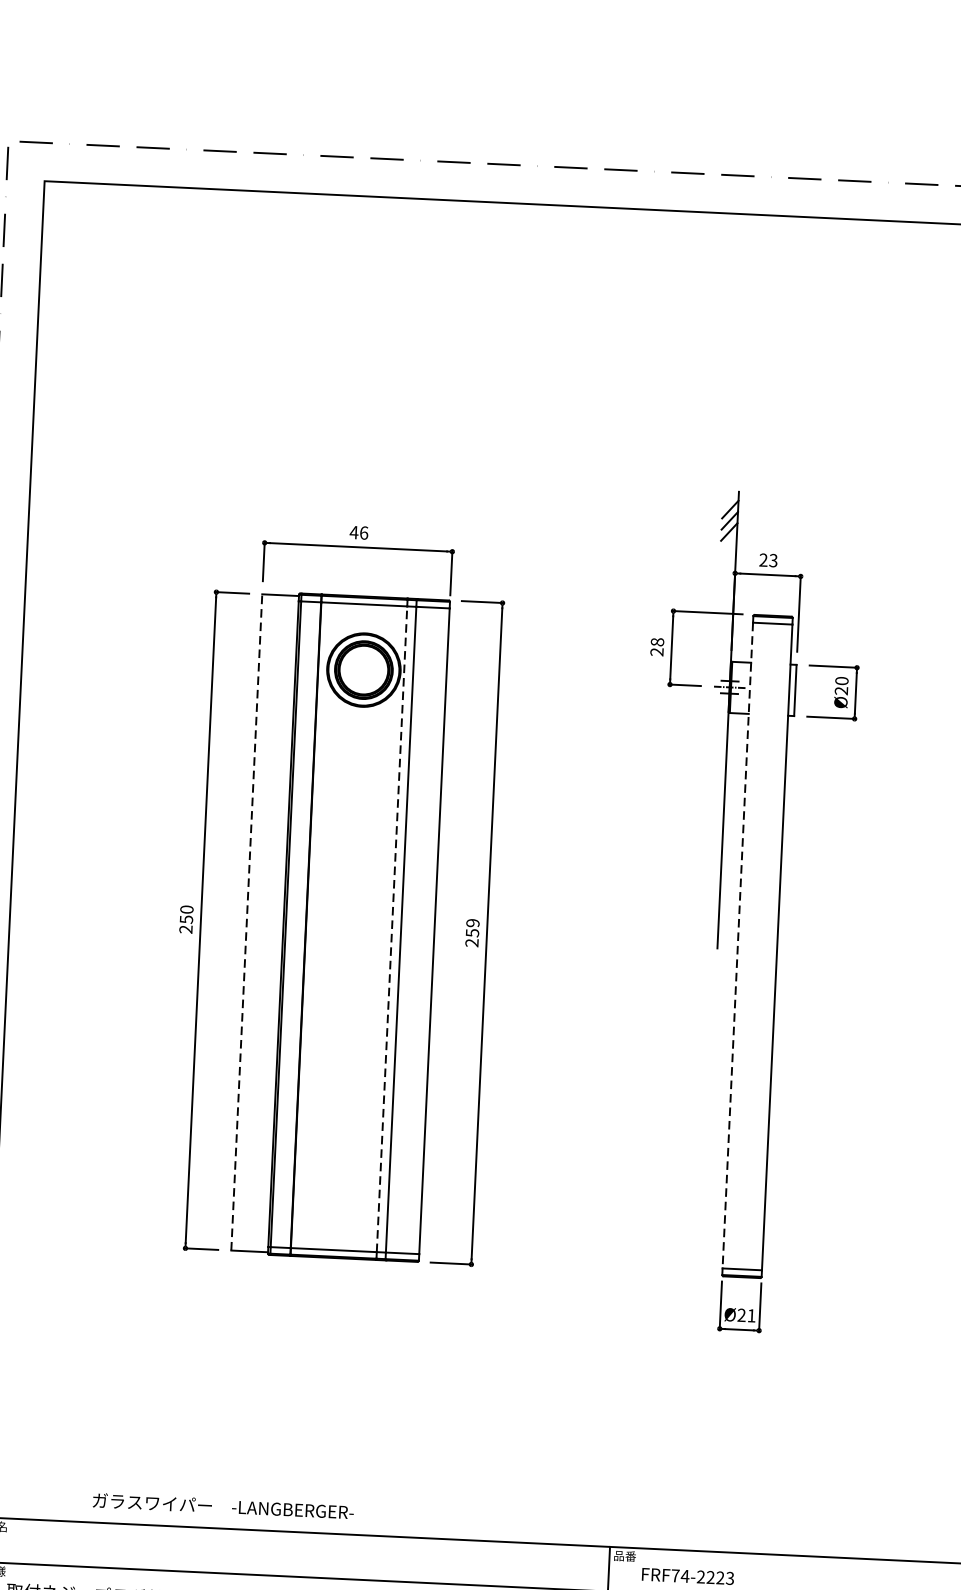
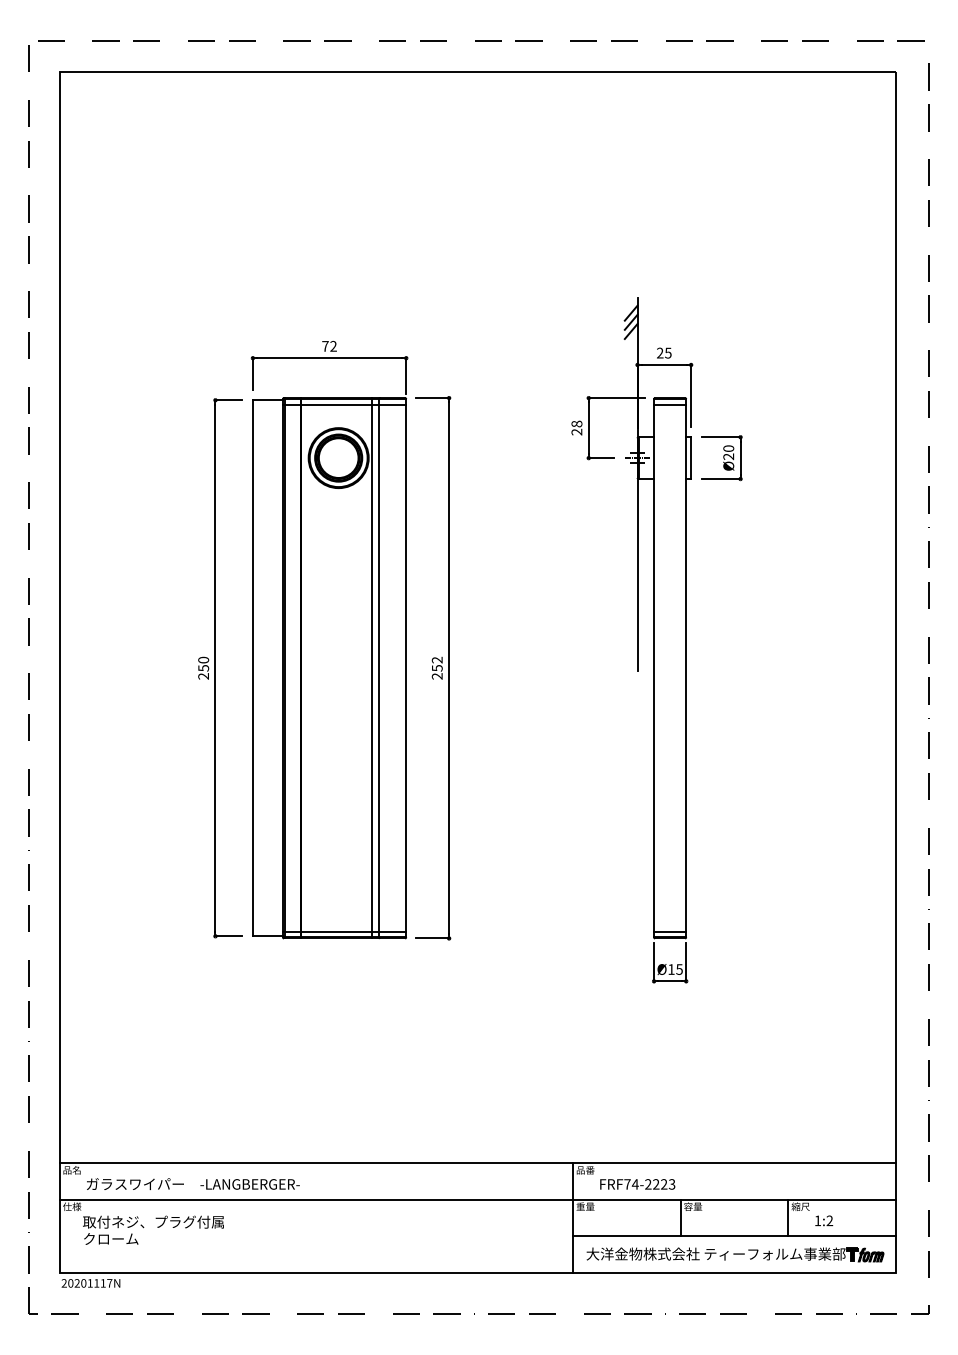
text: (357, 531) -> (328, 345), 46 -> 72
text: (773, 559) -> (668, 352), 23 -> 25
line: (246, 921) -> (252, 667), dashed -> solid
text: (473, 922) -> (437, 659), 259 -> 252
line: (391, 929) -> (371, 668), dashed -> solid
line: (738, 945) -> (654, 668), dashed -> solid
text: (746, 1315) -> (675, 969), Ø21 -> Ø15
text: (223, 1505) -> (193, 1183), moved

